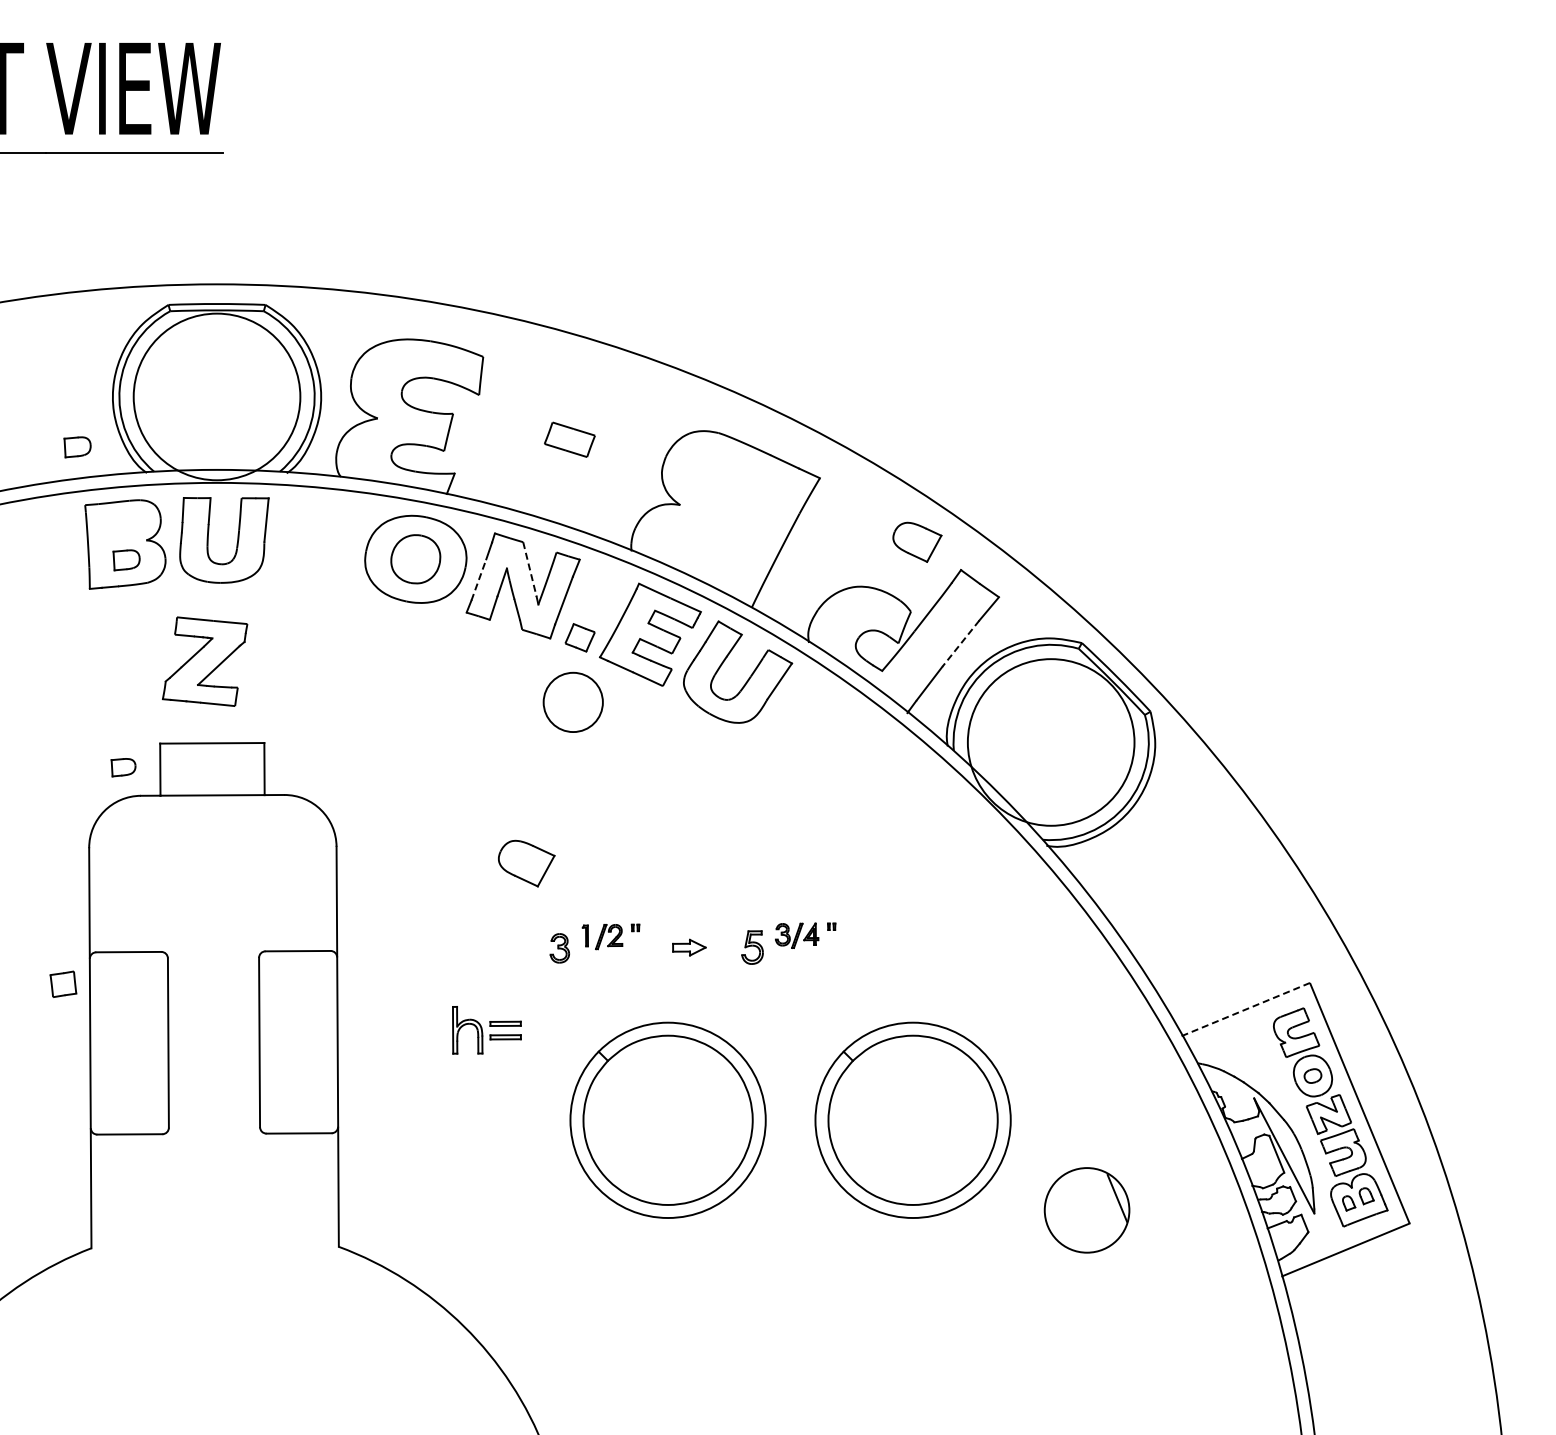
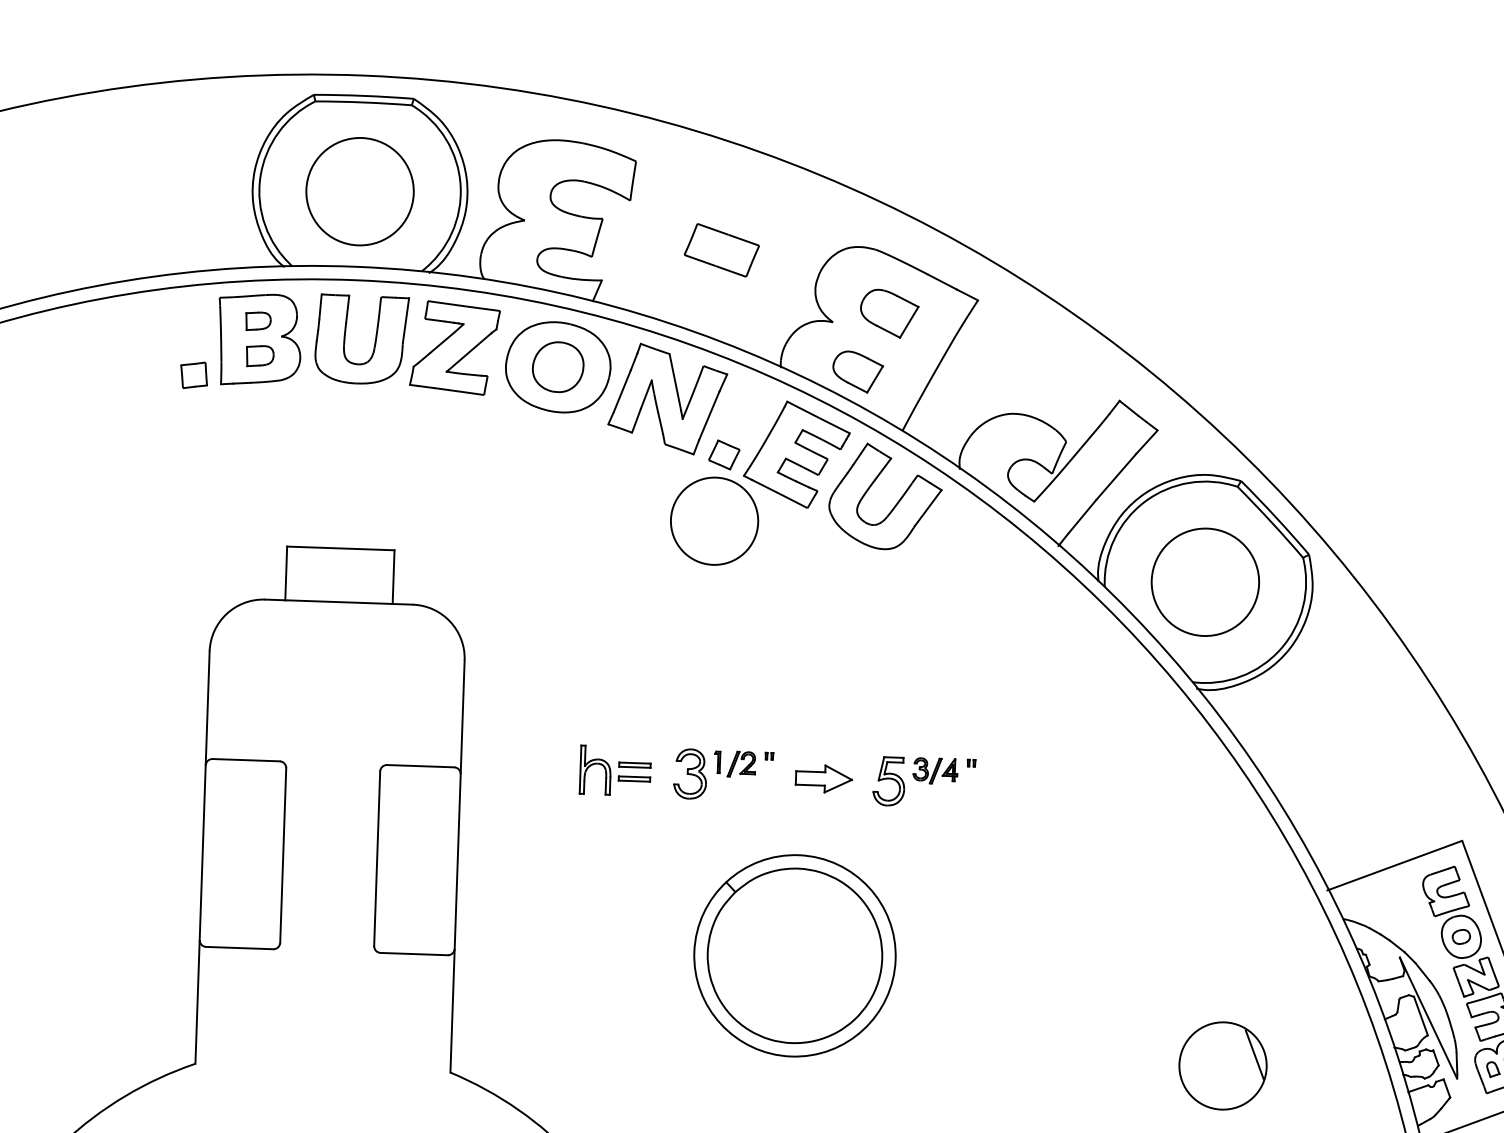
circle: (216, 396) -> (359, 191), size x0.62
part: (569, 439) -> (721, 250), size x1.43
part: (77, 447) -> (214, 238), removed
part: (917, 541) -> (858, 371), moved
line: (530, 569) -> (675, 382), dashed -> solid
line: (478, 579) -> (621, 390), dashed -> solid
line: (960, 643) -> (1116, 476), dashed -> solid
part: (205, 661) -> (455, 347), moved
circle: (572, 702) -> (713, 521), size x1.43
circle: (1051, 742) -> (1205, 582), size x0.62
part: (123, 767) -> (258, 321), moved
part: (526, 863) -> (889, 313), moved
part: (689, 947) -> (824, 778), size x1.67
part: (752, 947) -> (889, 781), size x1.43
part: (559, 948) -> (690, 774), size x1.67
part: (63, 983) -> (194, 374), moved
line: (1245, 1009) -> (1394, 865), dashed -> solid
part: (486, 1030) -> (614, 771), moved
part: (912, 1119) -> (1046, 965), removed

